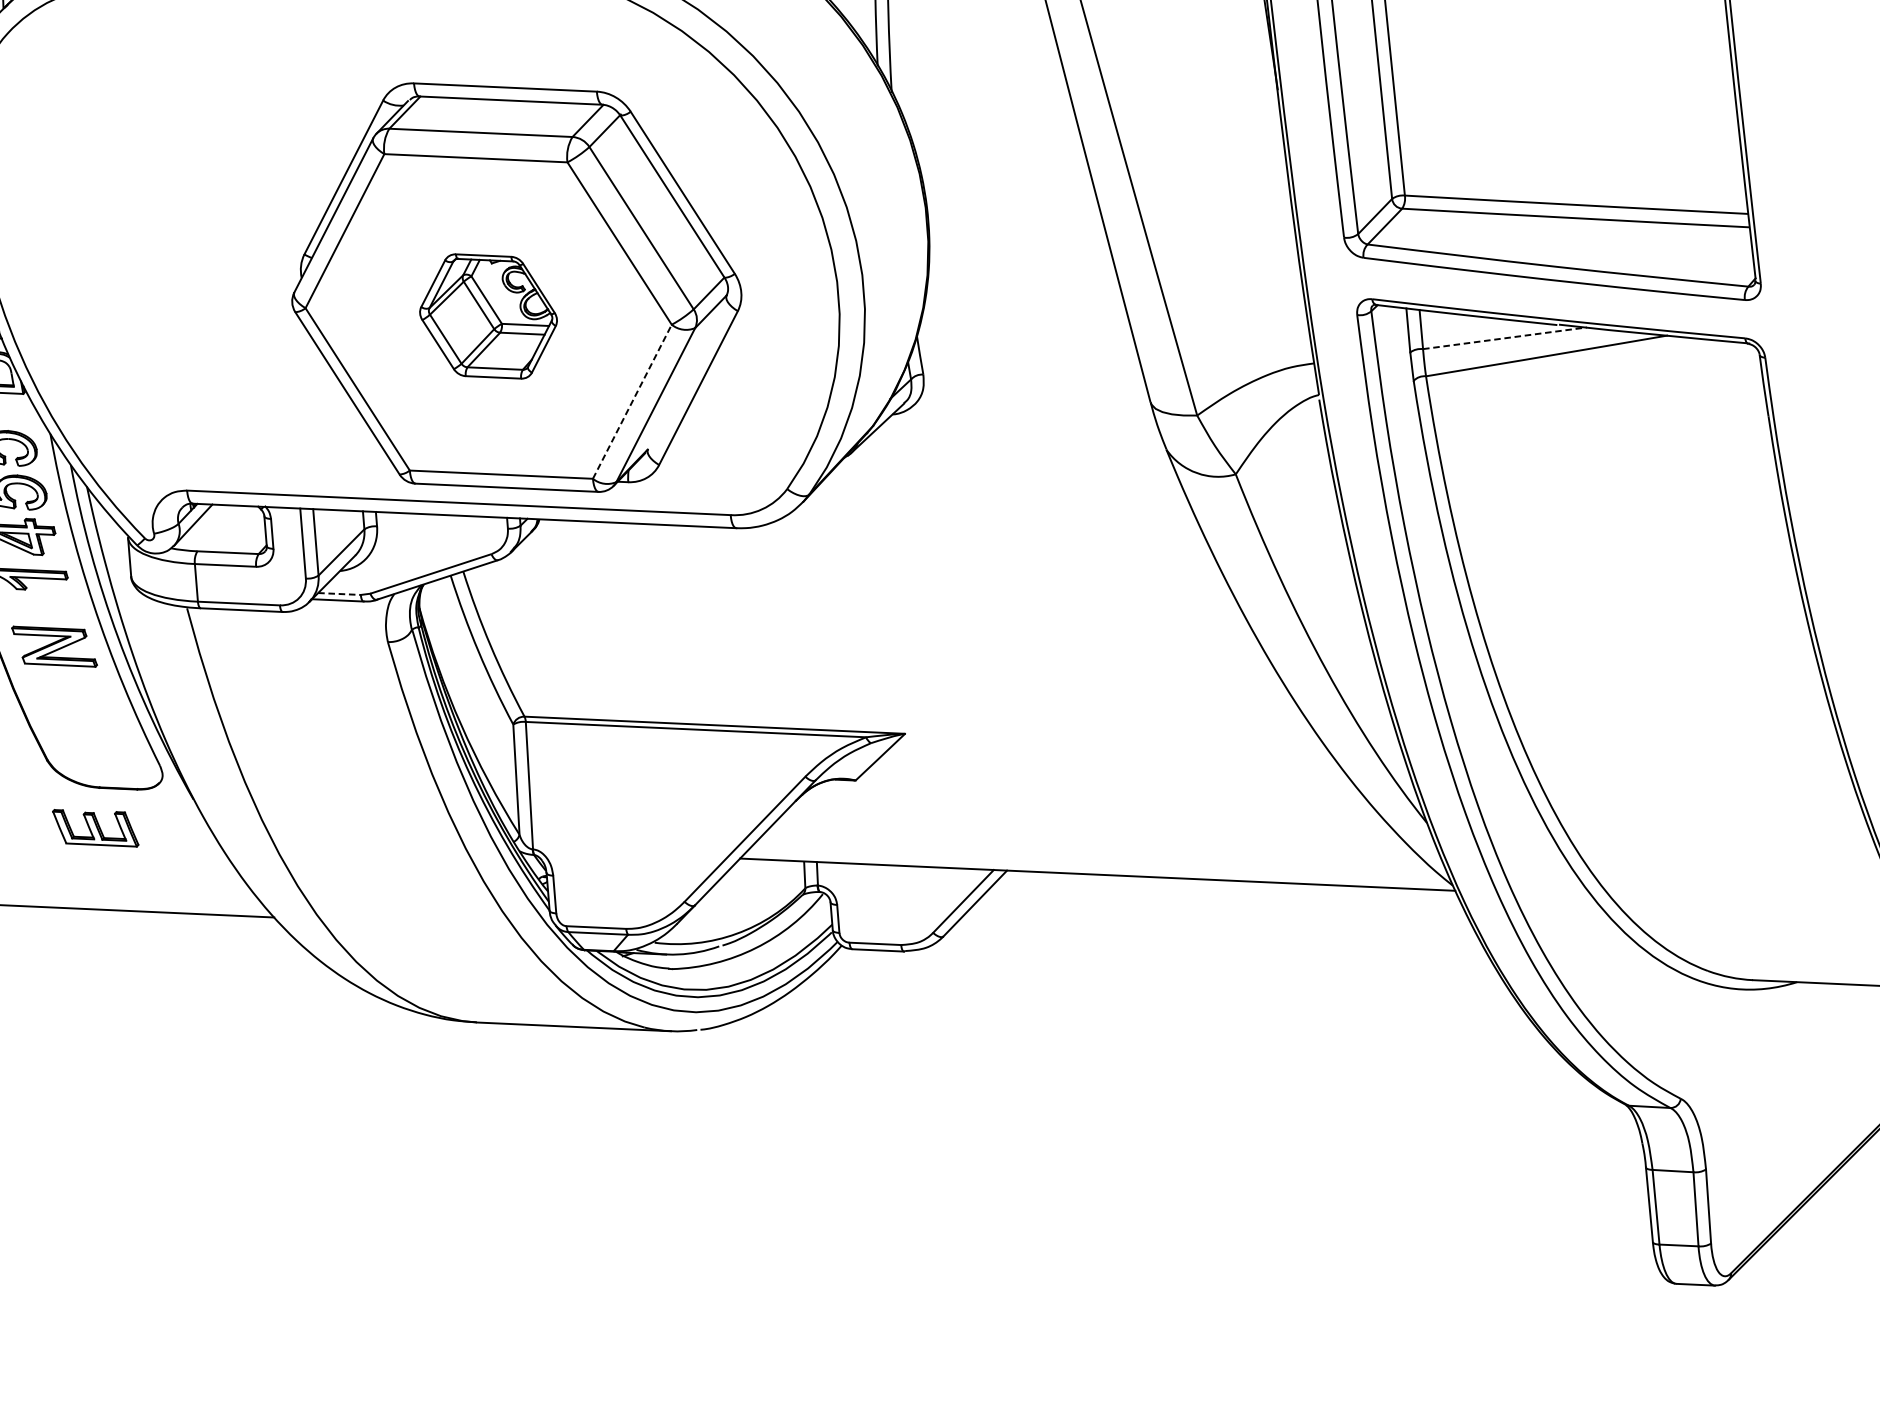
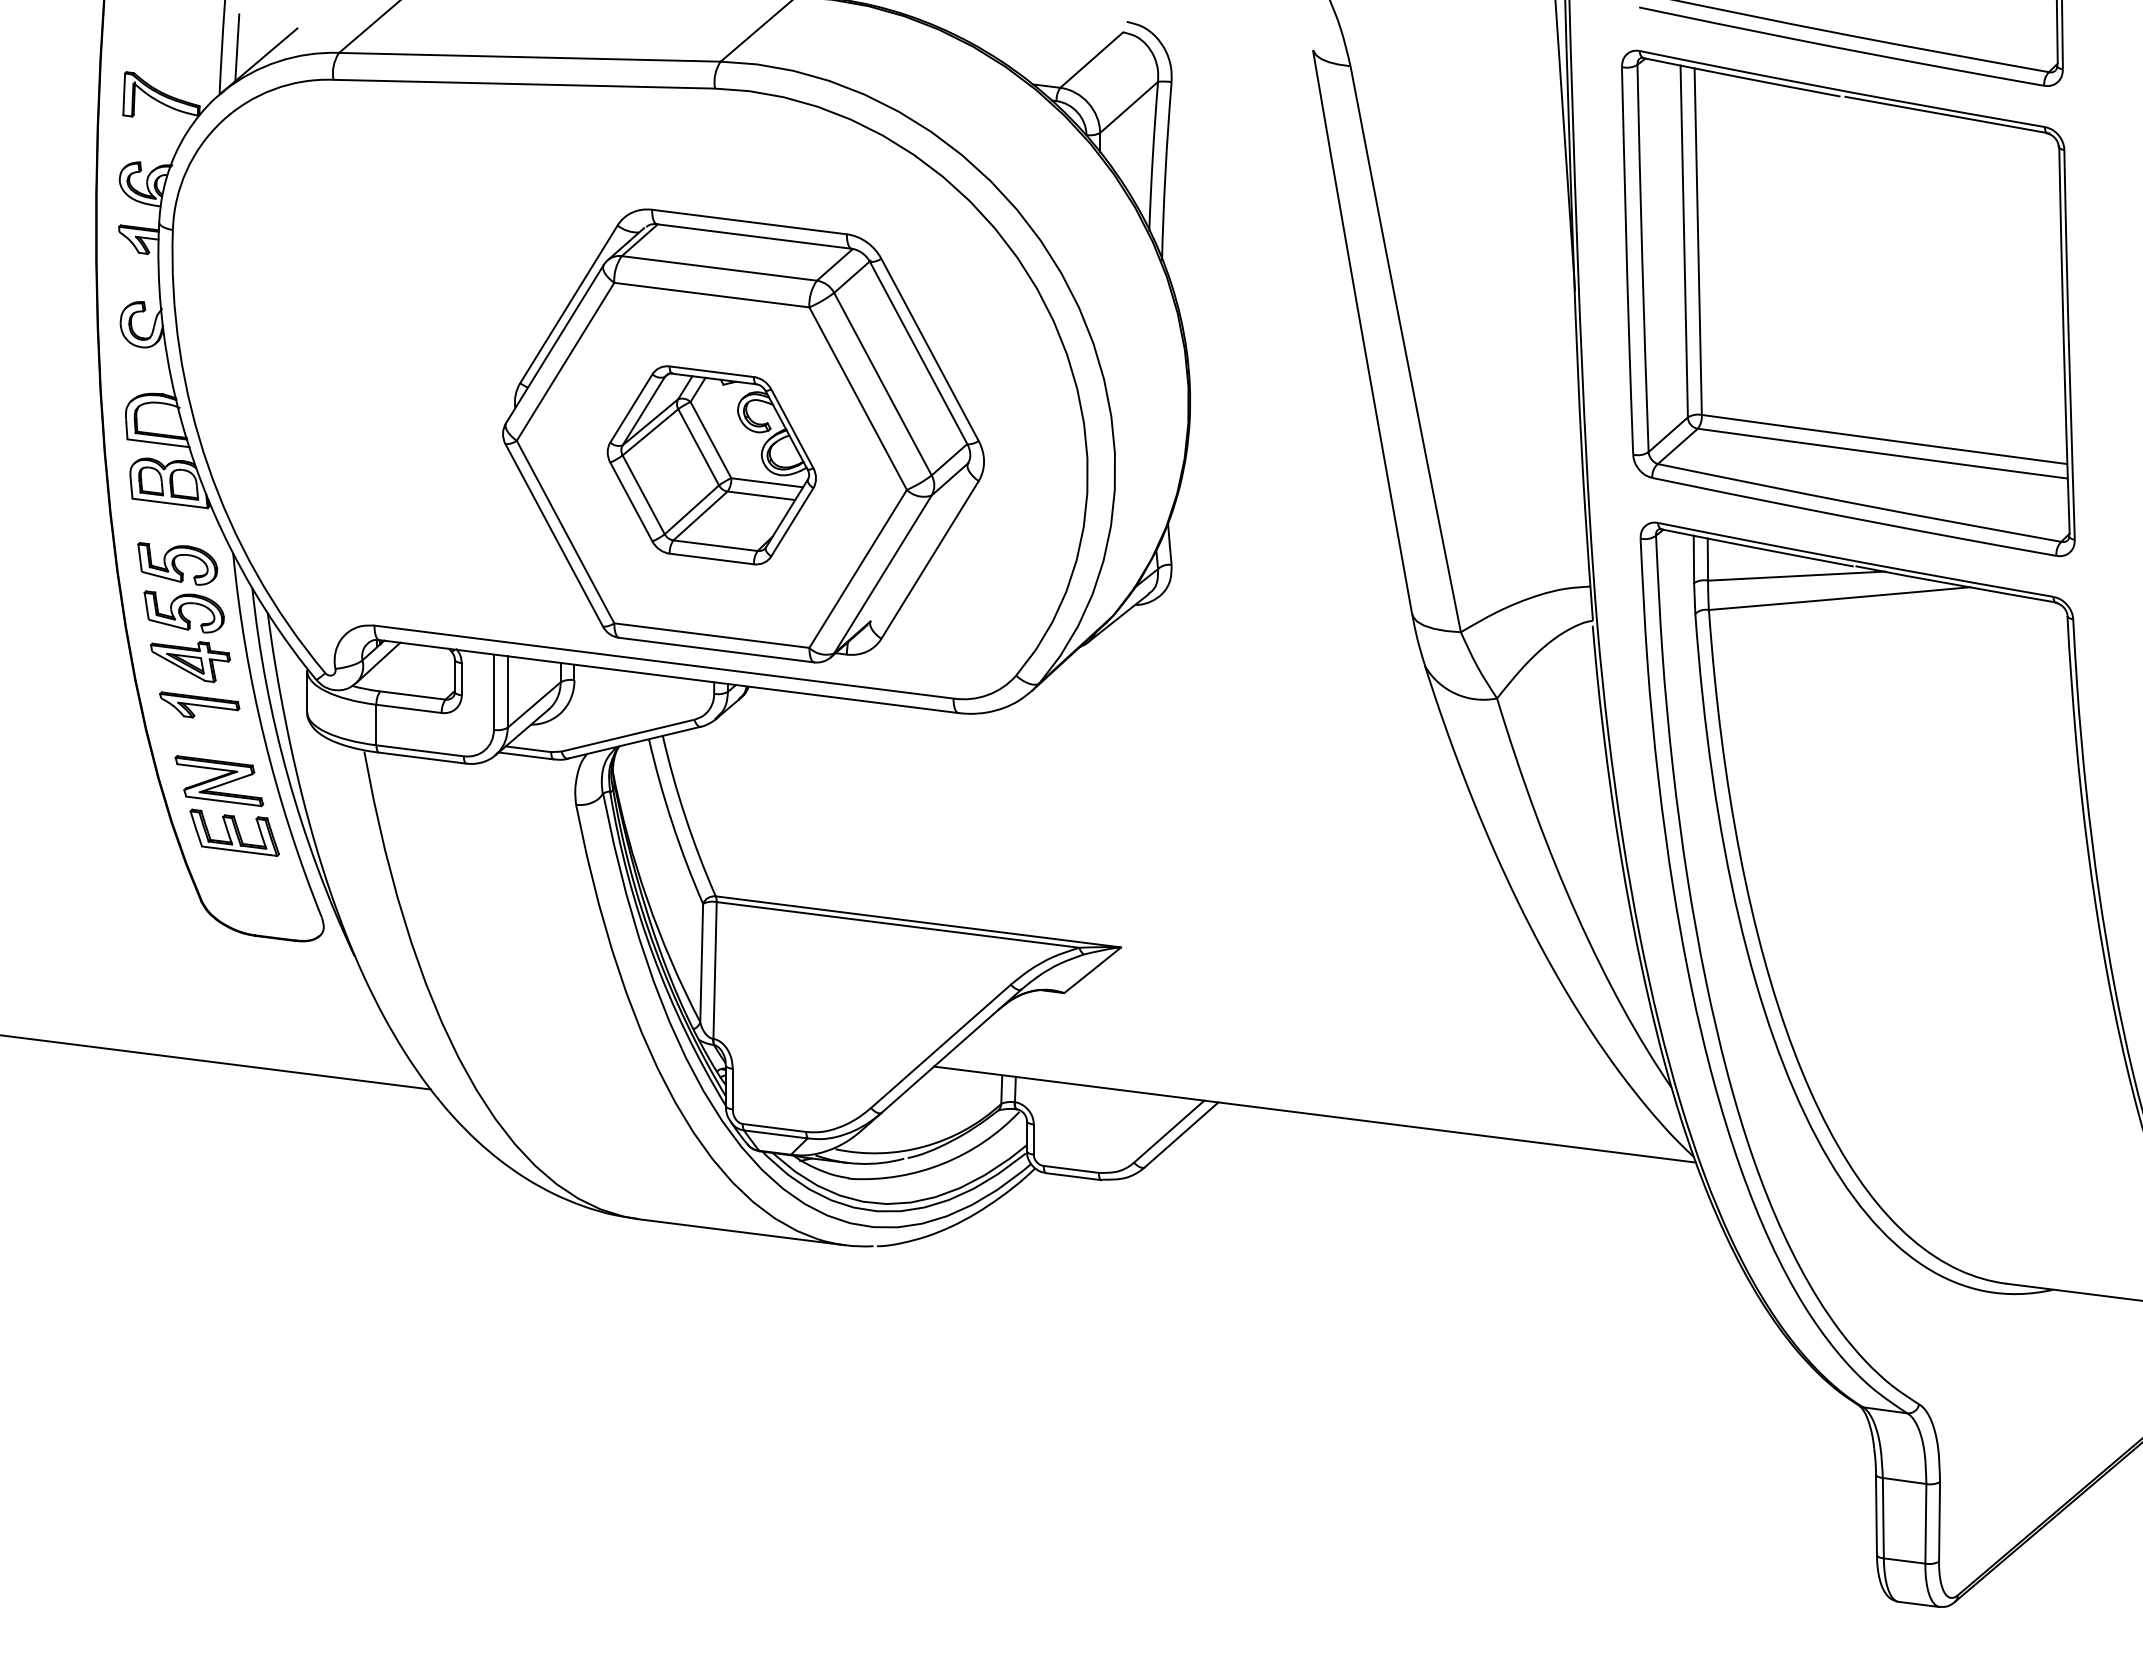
part: (488, 316) -> (711, 465), size x1.43
line: (1504, 338) -> (1796, 576), dashed -> solid
line: (632, 401) -> (858, 568), dashed -> solid
line: (339, 594) -> (528, 749), dashed -> solid
part: (95, 828) -> (234, 832), moved

